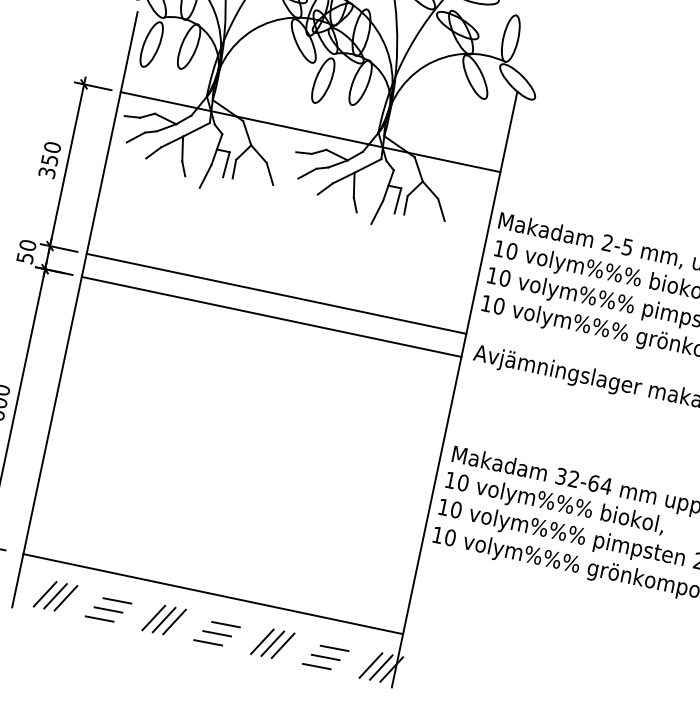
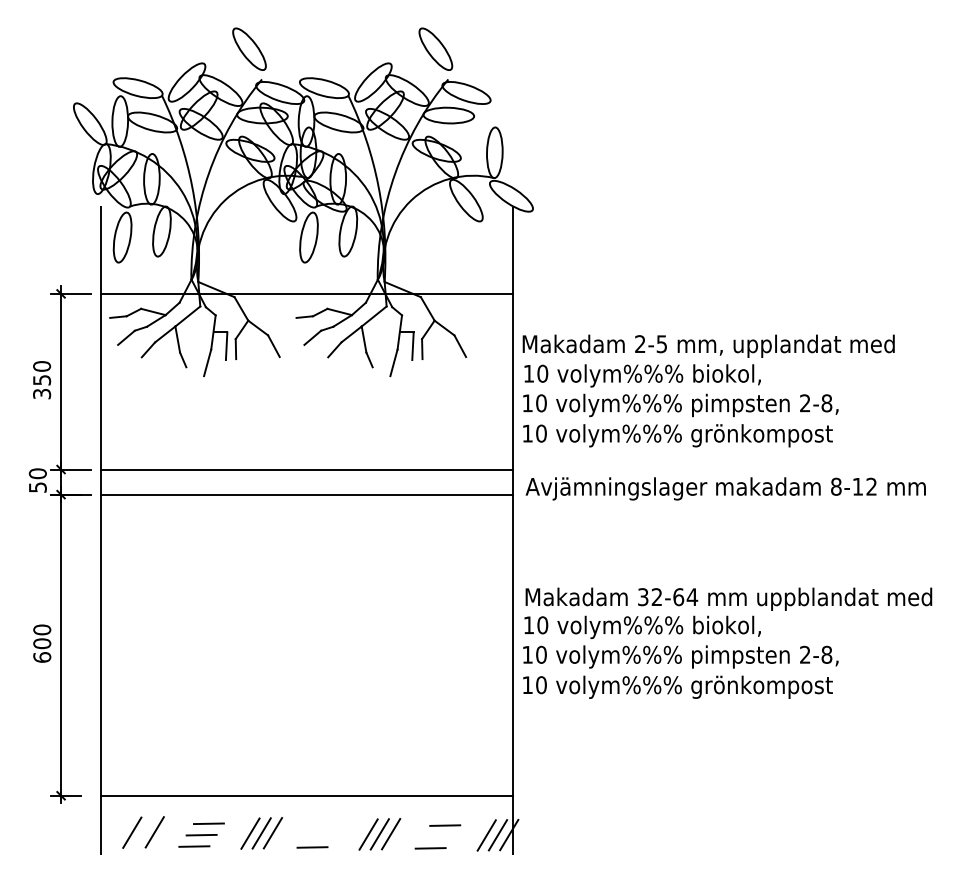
line: (55, 596) -> (143, 832), removed
line: (226, 624) -> (327, 824), removed
line: (216, 633) -> (319, 835), removed
line: (325, 656) -> (437, 836), removed

